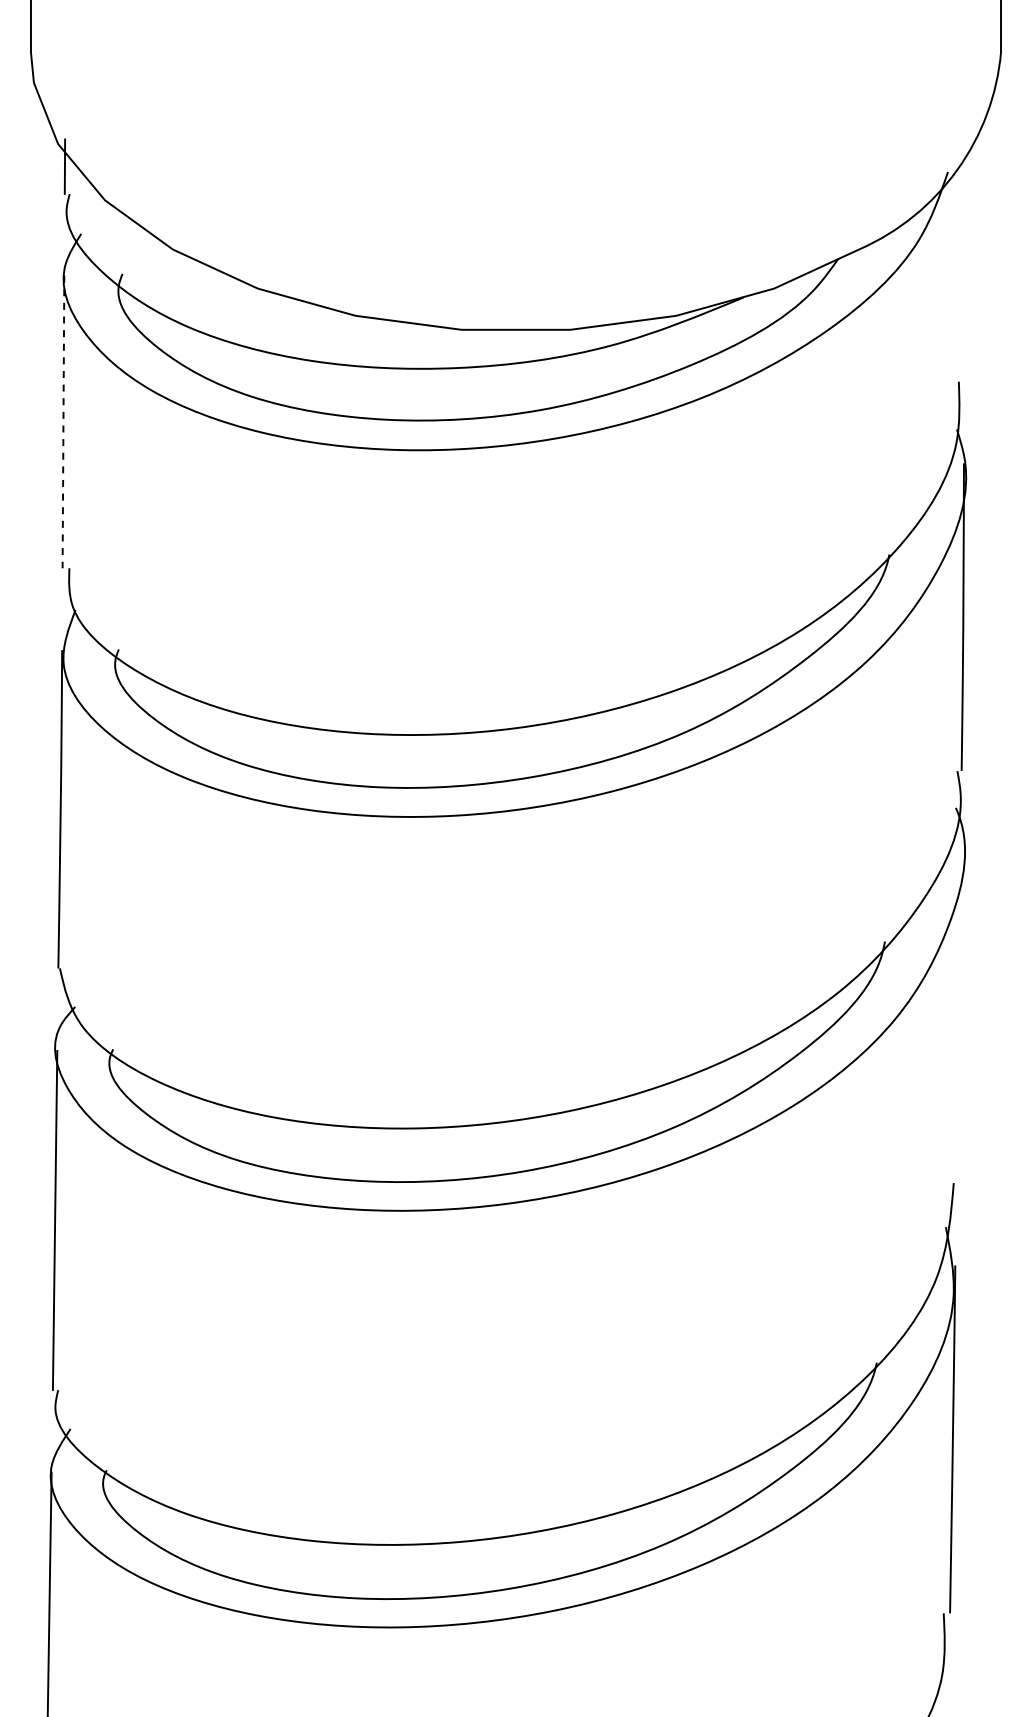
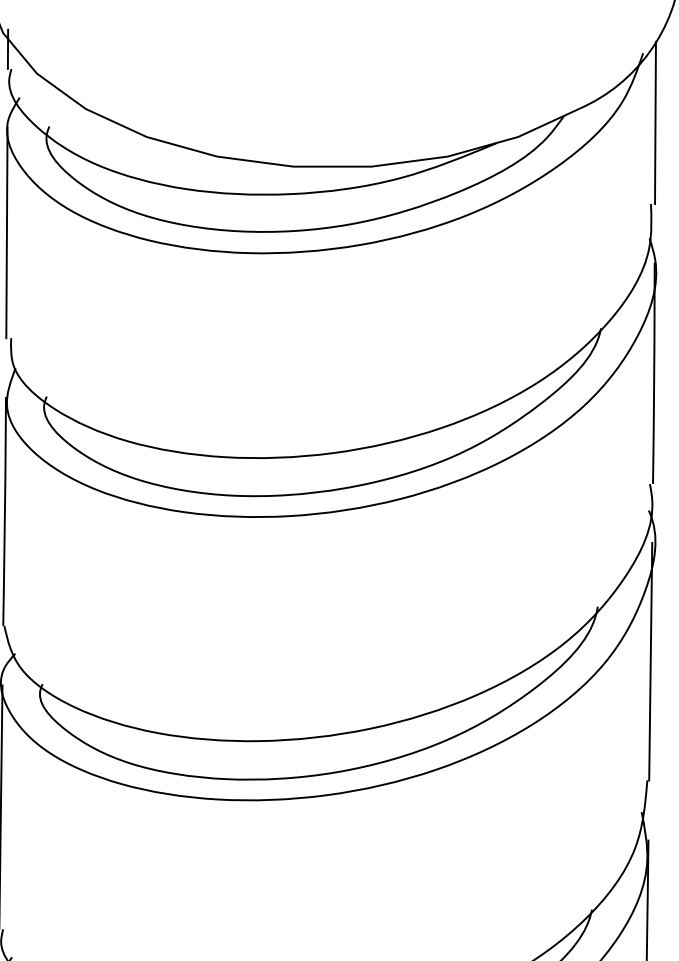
line: (964, 268) -> (655, 122), added
line: (63, 422) -> (6, 233), dashed -> solid
line: (958, 1018) -> (650, 662), added

